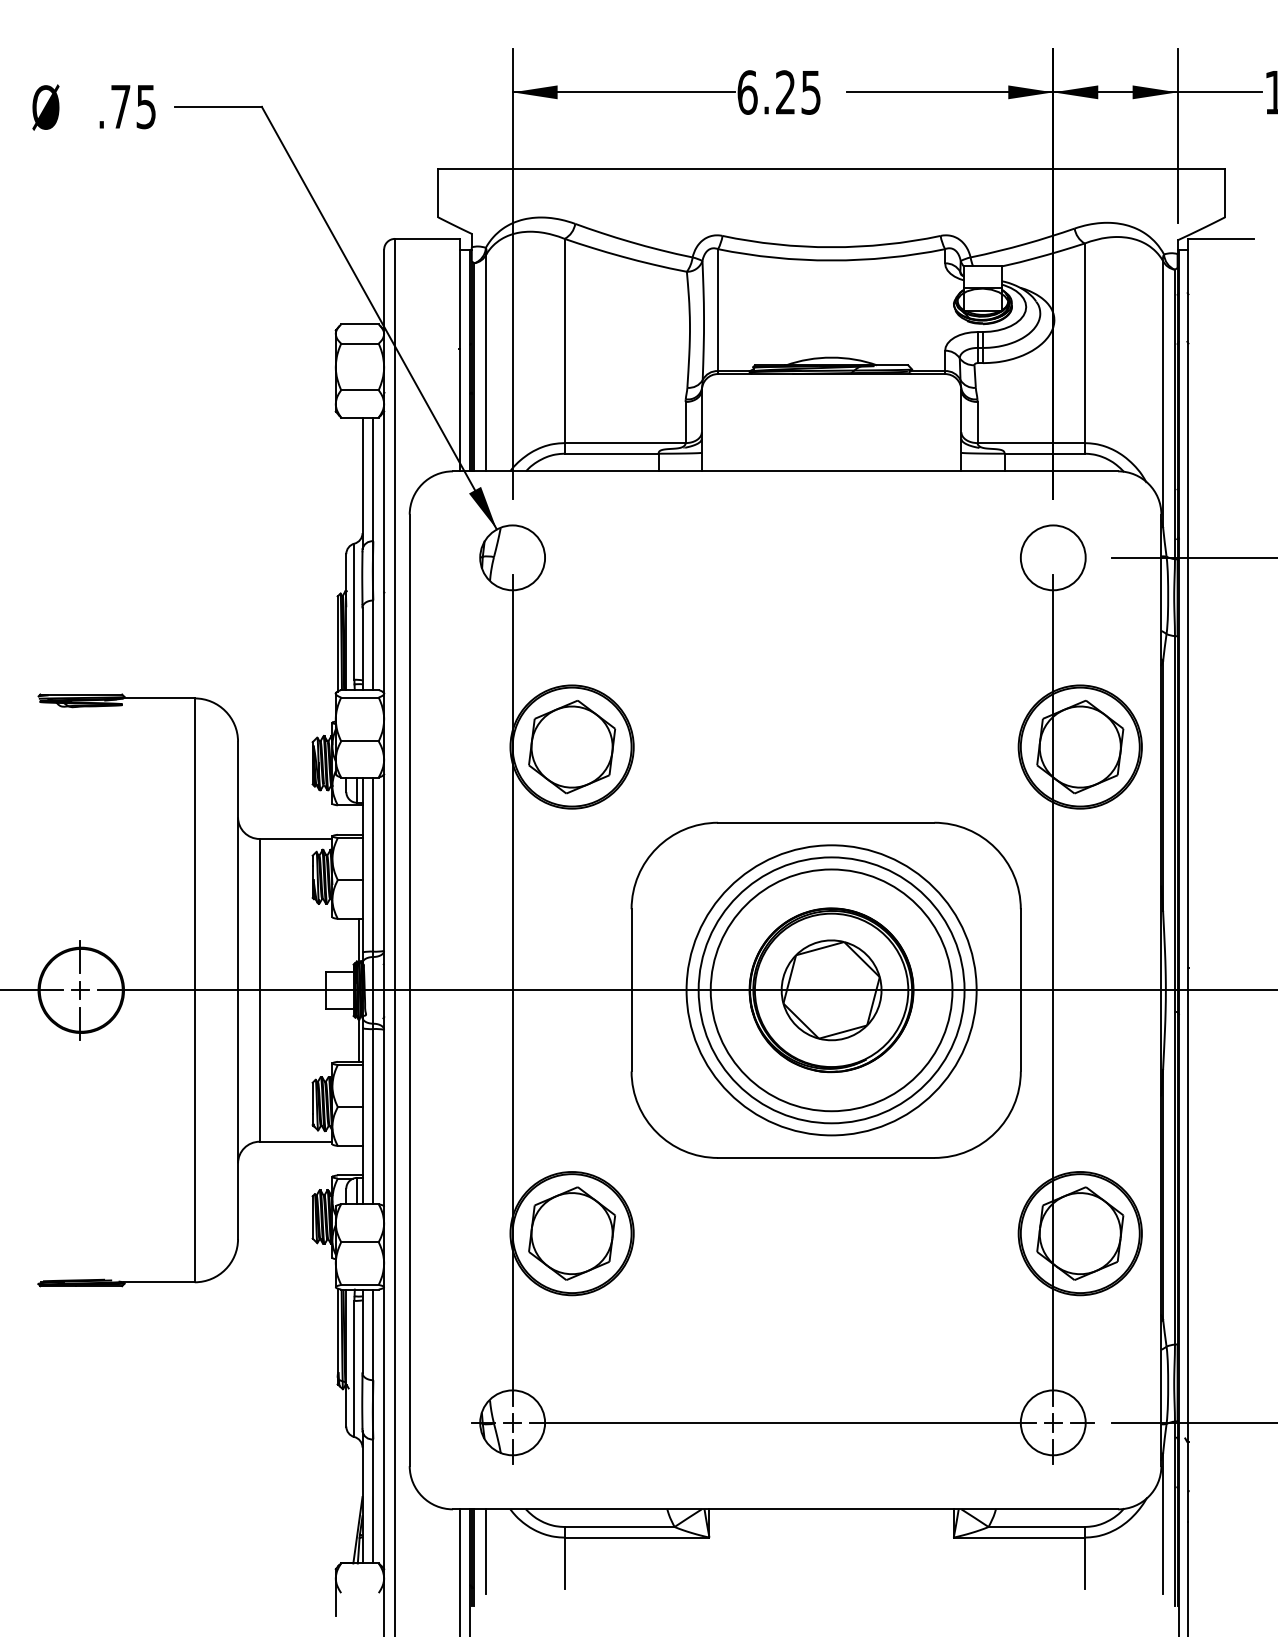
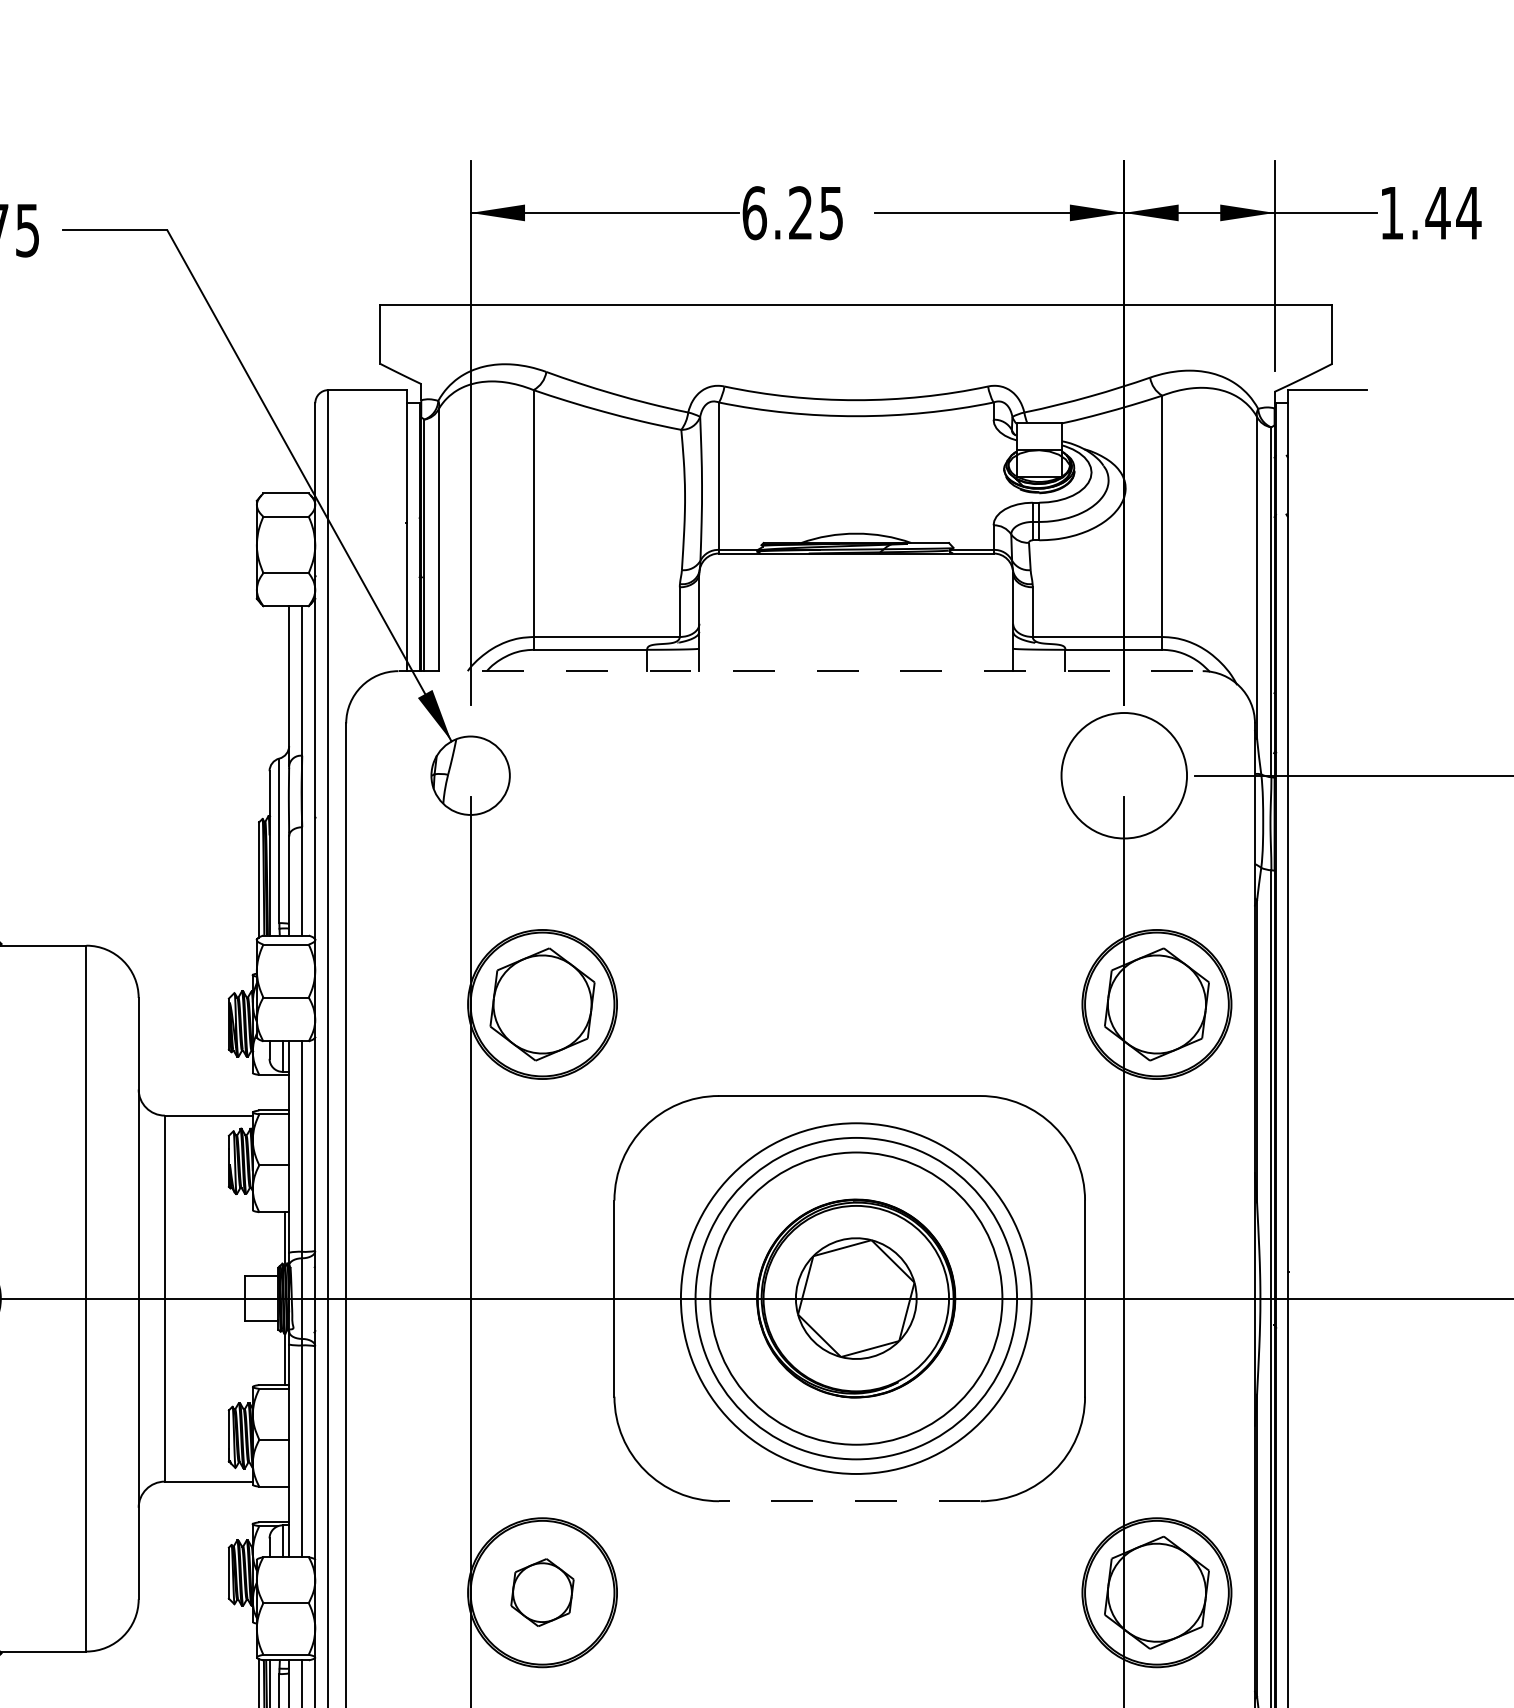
line: (785, 471) -> (800, 671), solid -> dashed
circle: (1052, 557) -> (1123, 775), size x1.6
line: (825, 1157) -> (848, 1500), solid -> dashed
part: (571, 1233) -> (541, 1592), size x0.6

